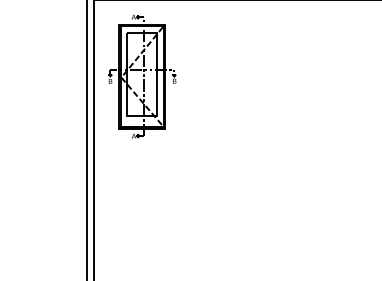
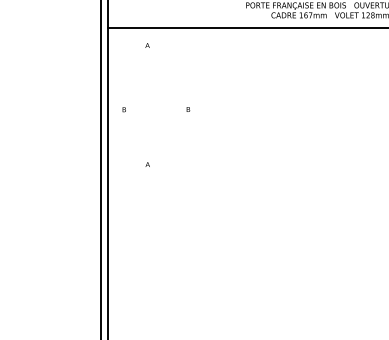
part: (142, 76) -> (156, 104), removed

